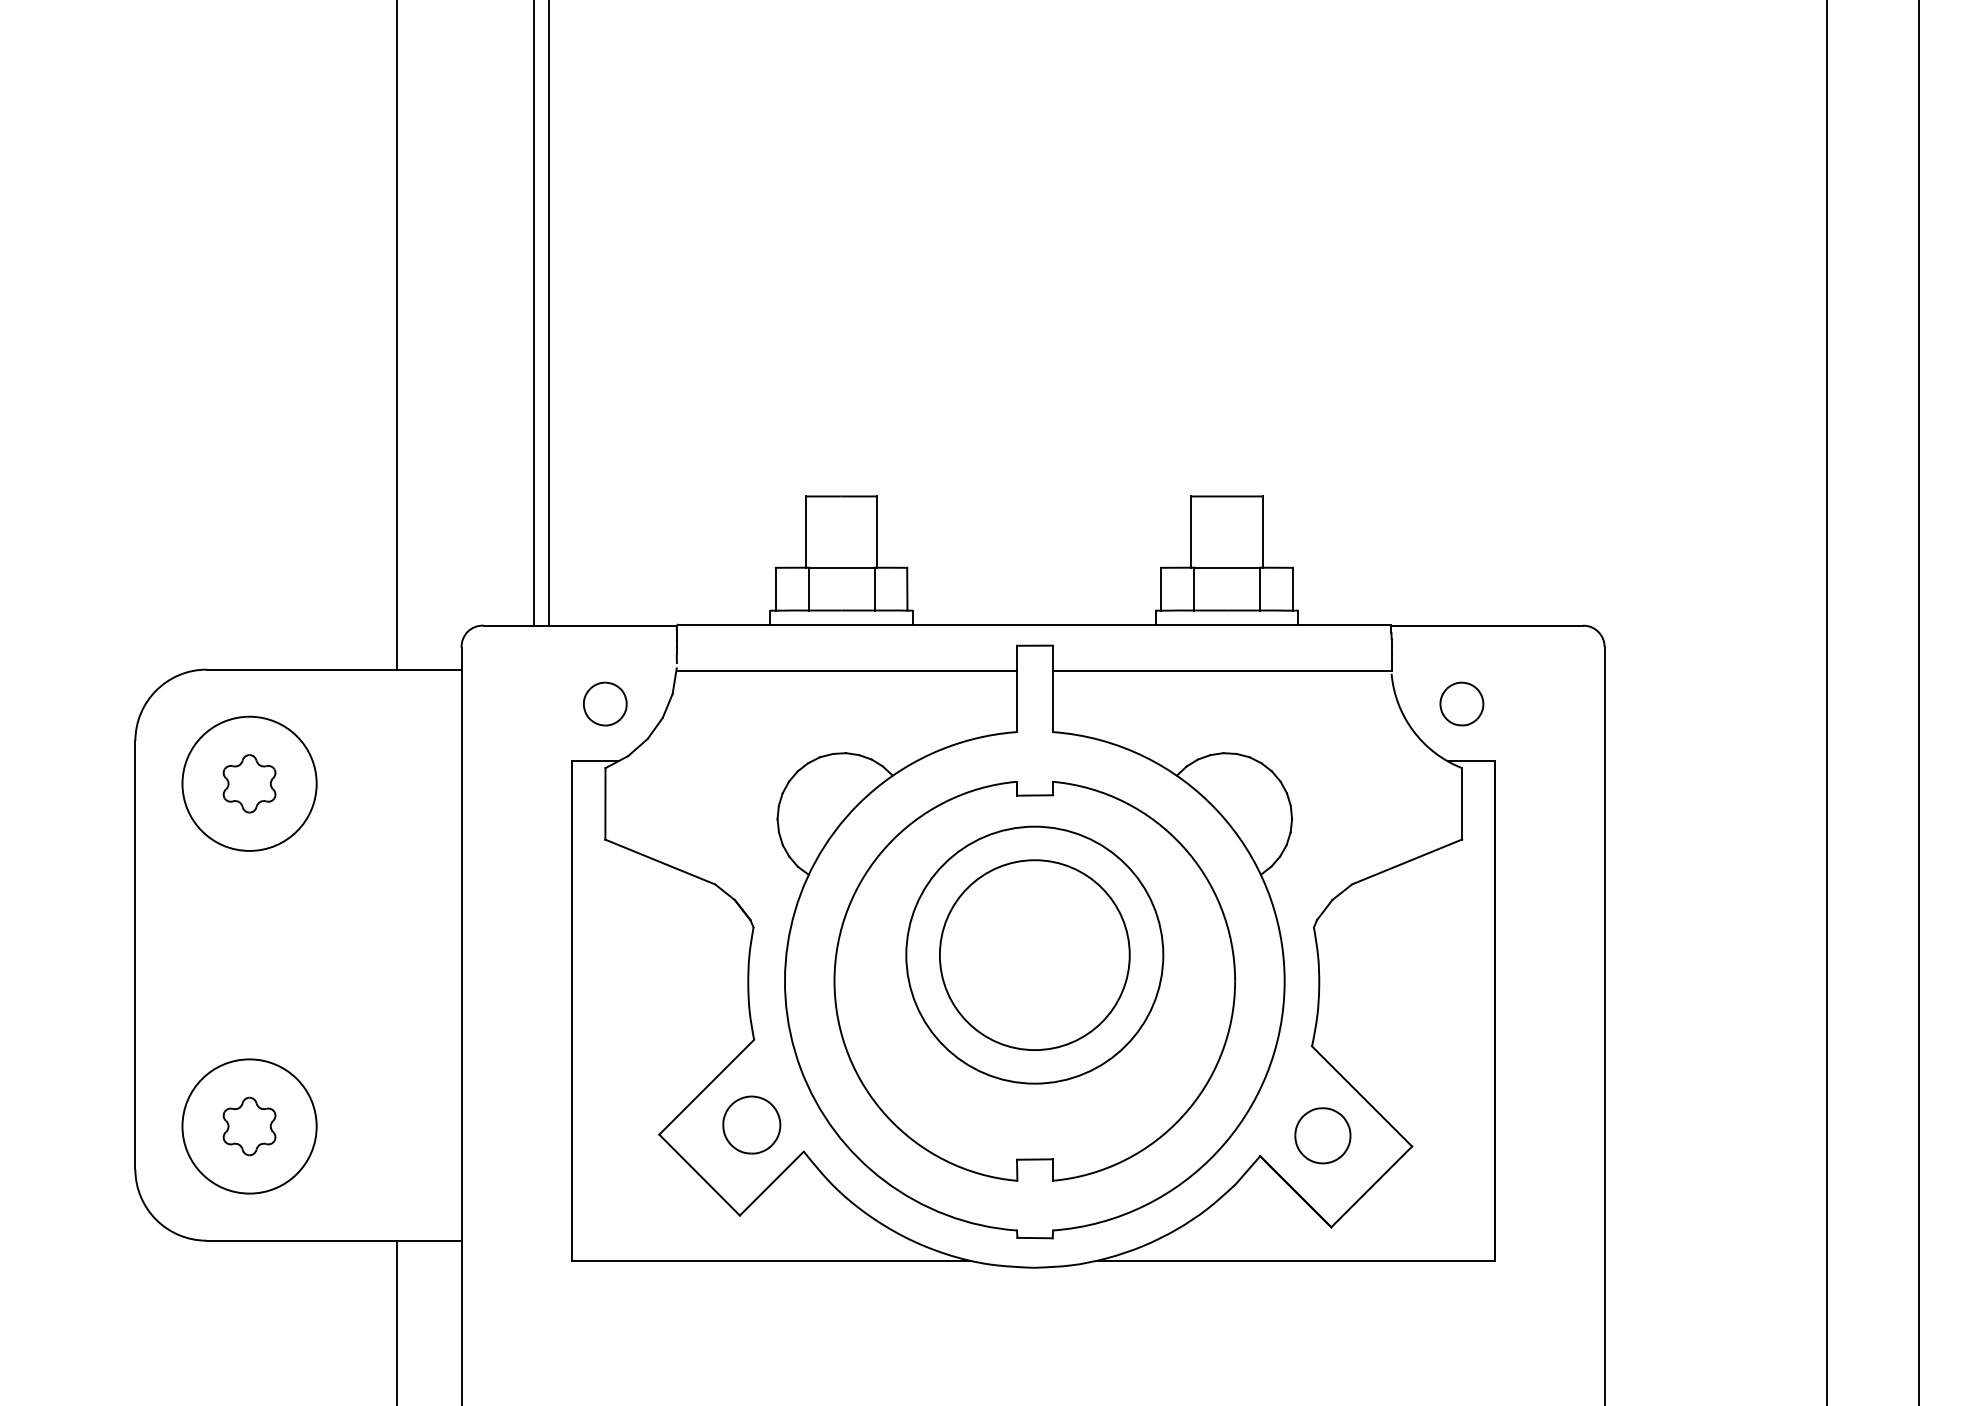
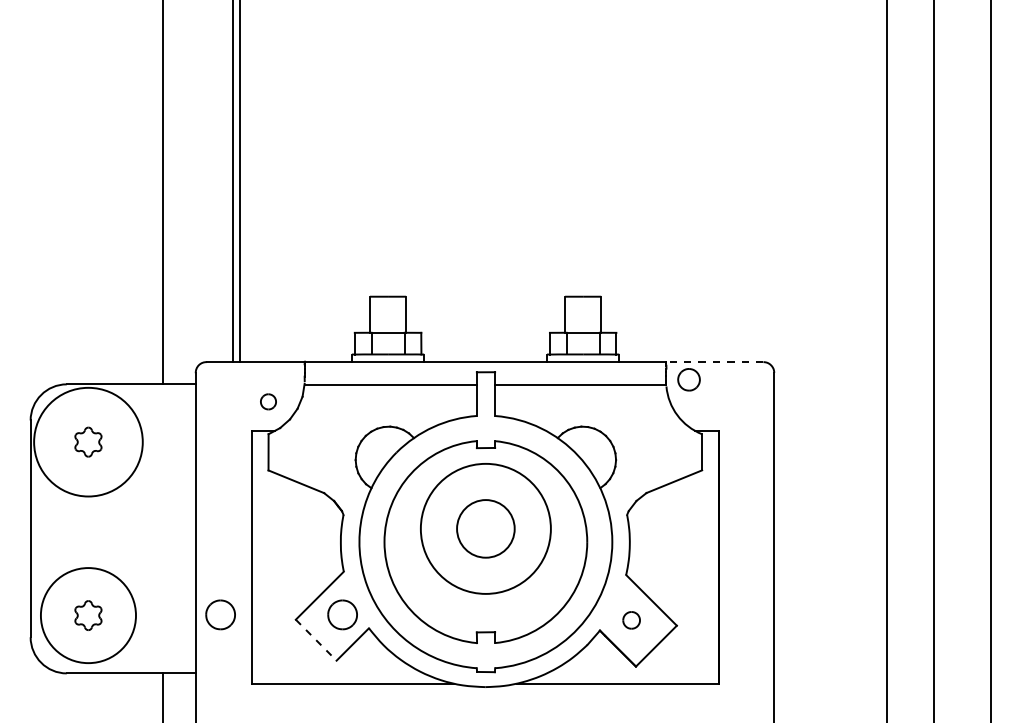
line: (1486, 626) -> (714, 362), solid -> dashed
part: (605, 703) -> (268, 401), size x0.7
part: (1460, 703) -> (688, 379), moved
circle: (249, 784) -> (88, 442), size x1.6
circle: (1034, 954) -> (485, 528), size x0.6
part: (510, 1124) -> (220, 614), added
circle: (249, 1126) -> (88, 615), size x1.4
part: (1322, 1136) -> (631, 620), size x0.6
line: (700, 1175) -> (316, 640), solid -> dashed

